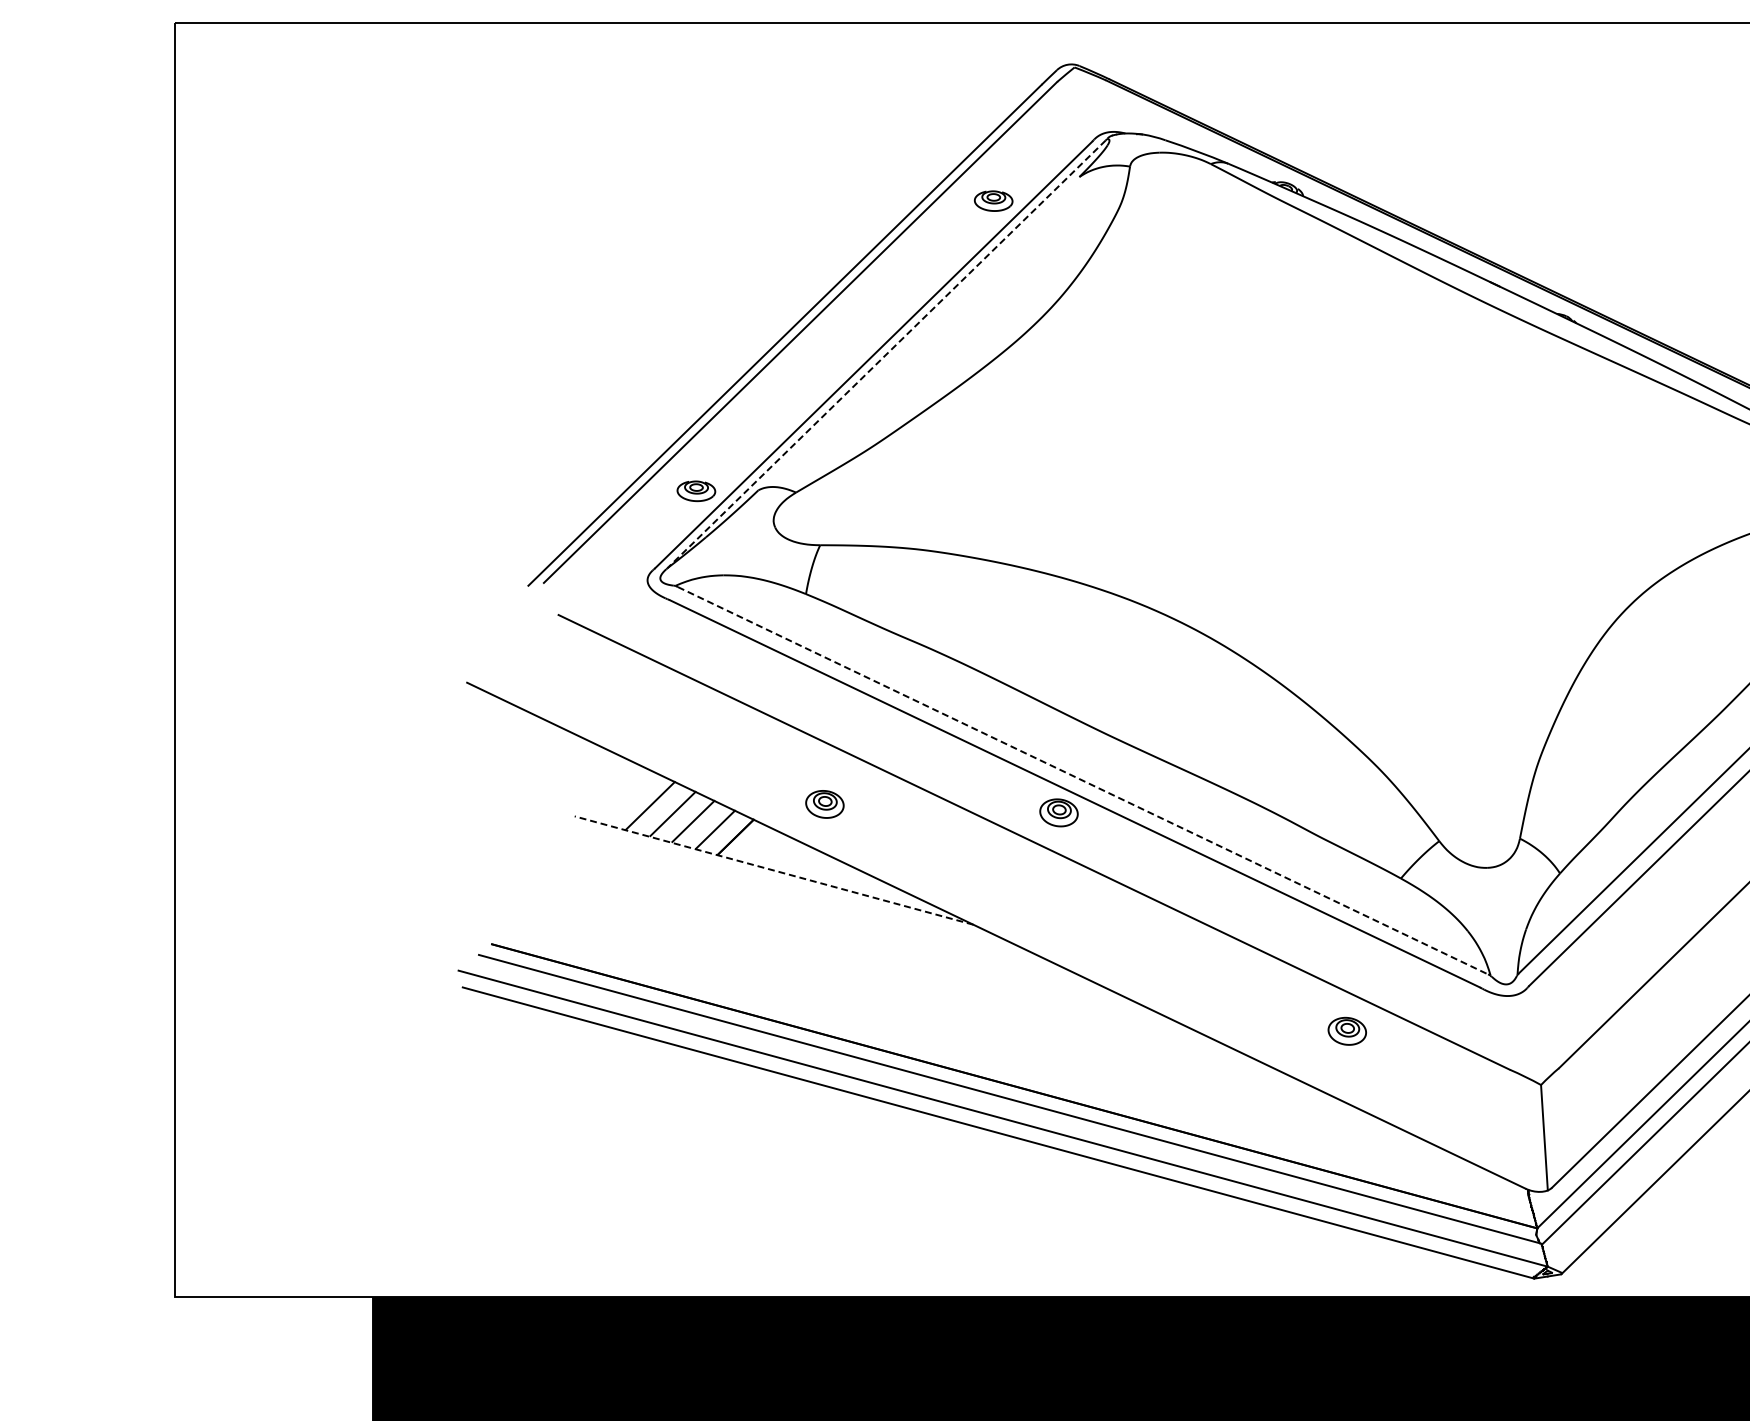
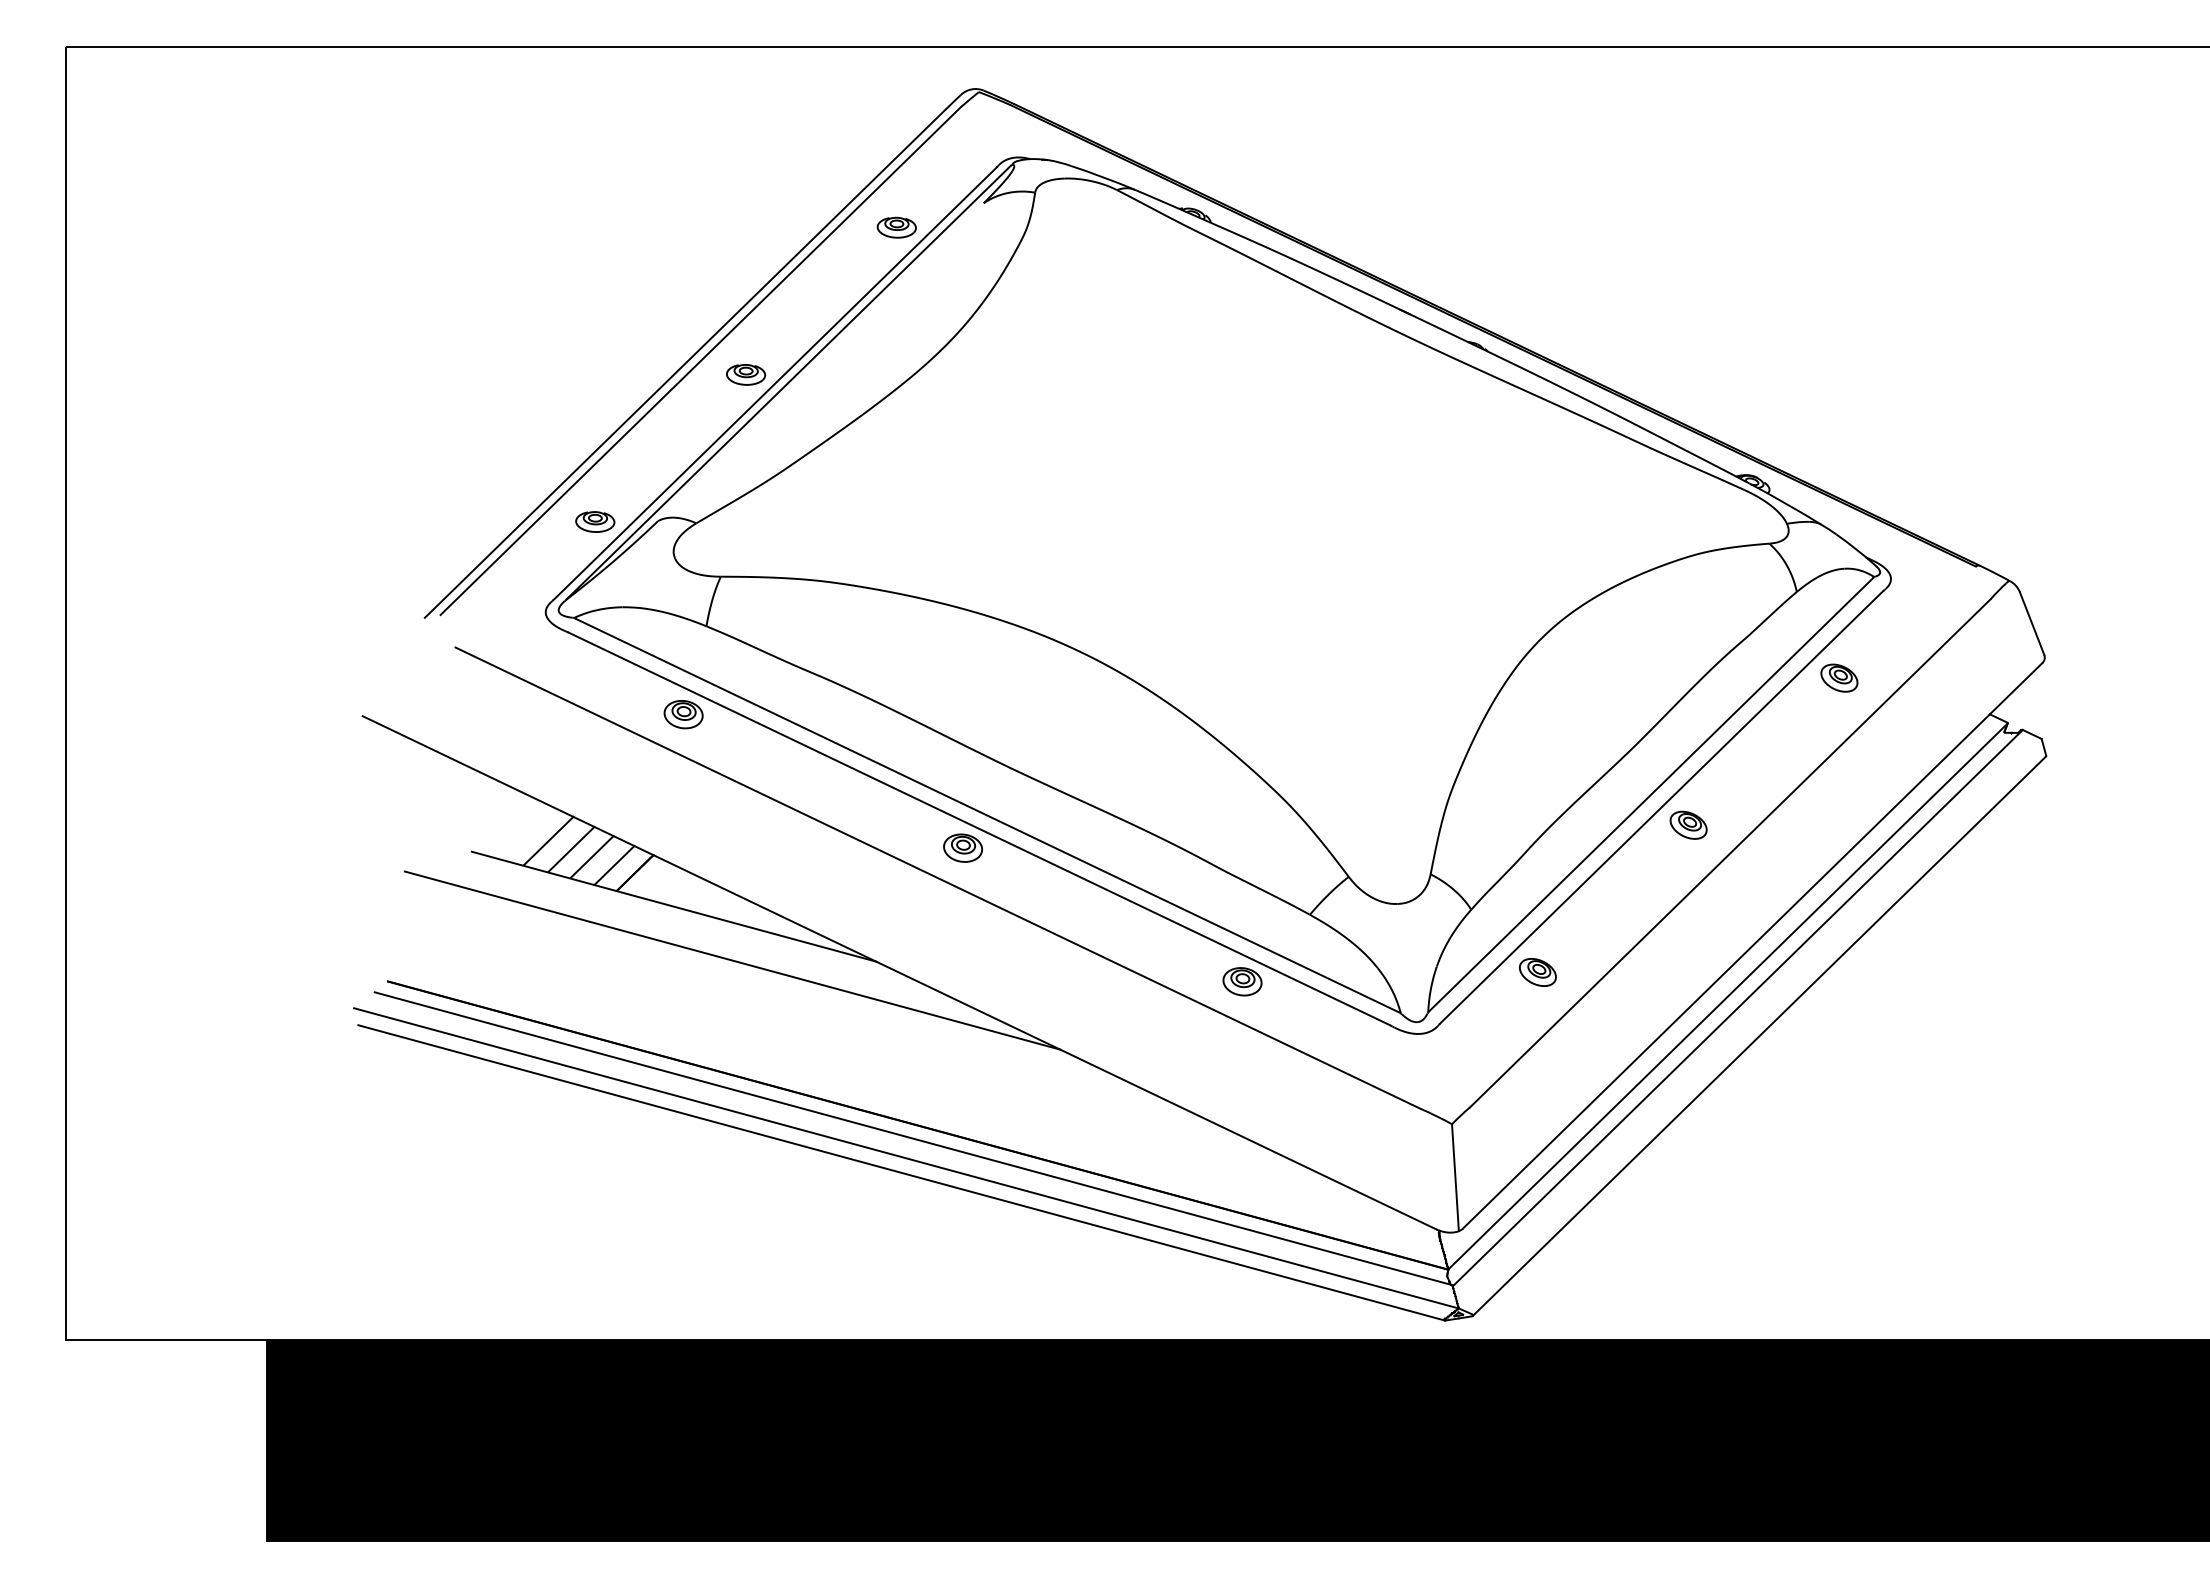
part: (845, 345) -> (746, 374), added
line: (886, 353) -> (788, 382), dashed -> solid
line: (1083, 780) -> (987, 815), dashed -> solid
part: (824, 804) -> (683, 714), moved
line: (774, 870) -> (674, 906), dashed -> solid
line: (831, 923) -> (732, 960), added
part: (1625, 935) -> (1537, 972), added
part: (1347, 1031) -> (1242, 981), moved

